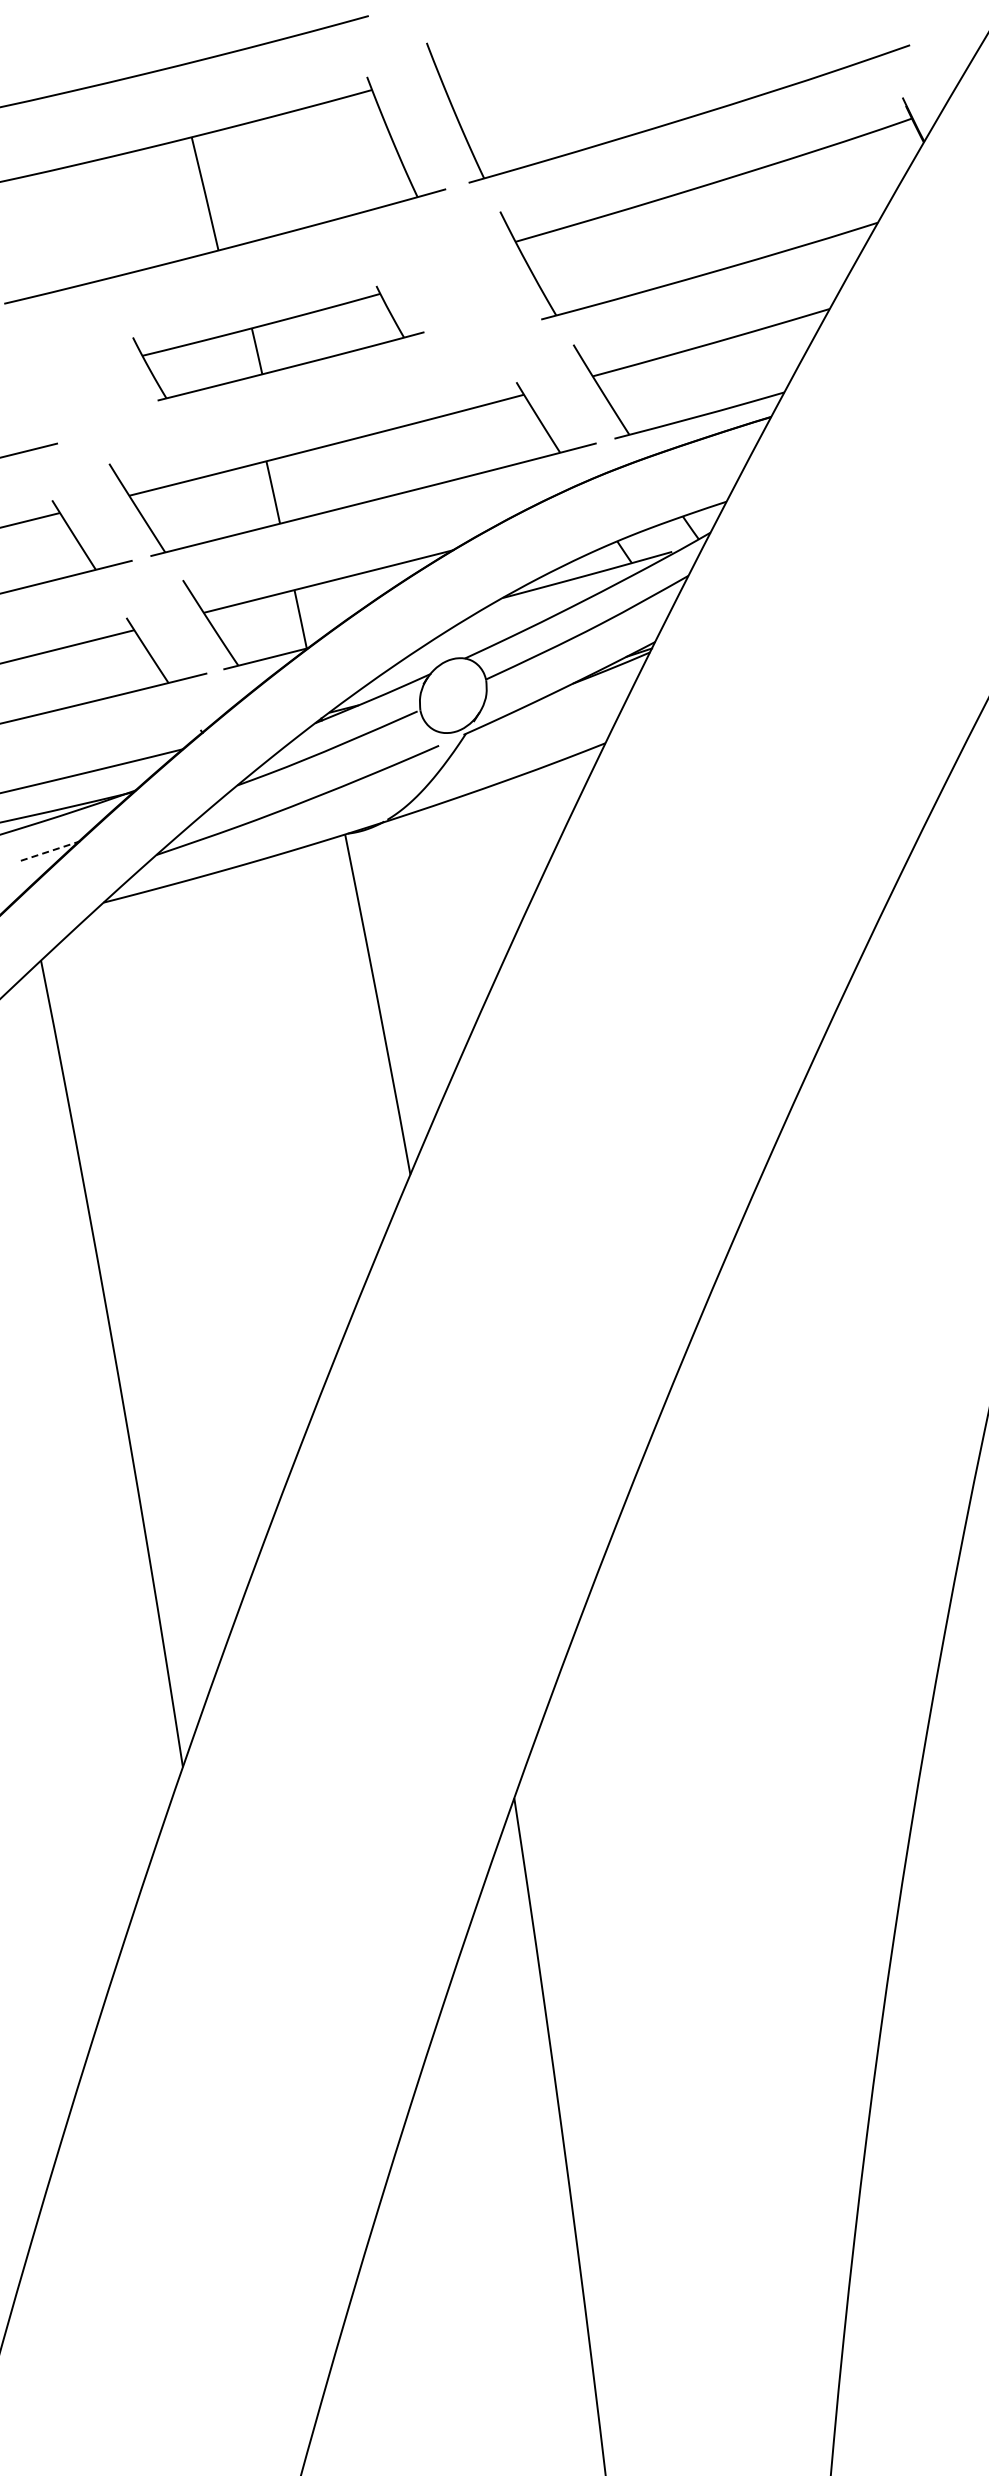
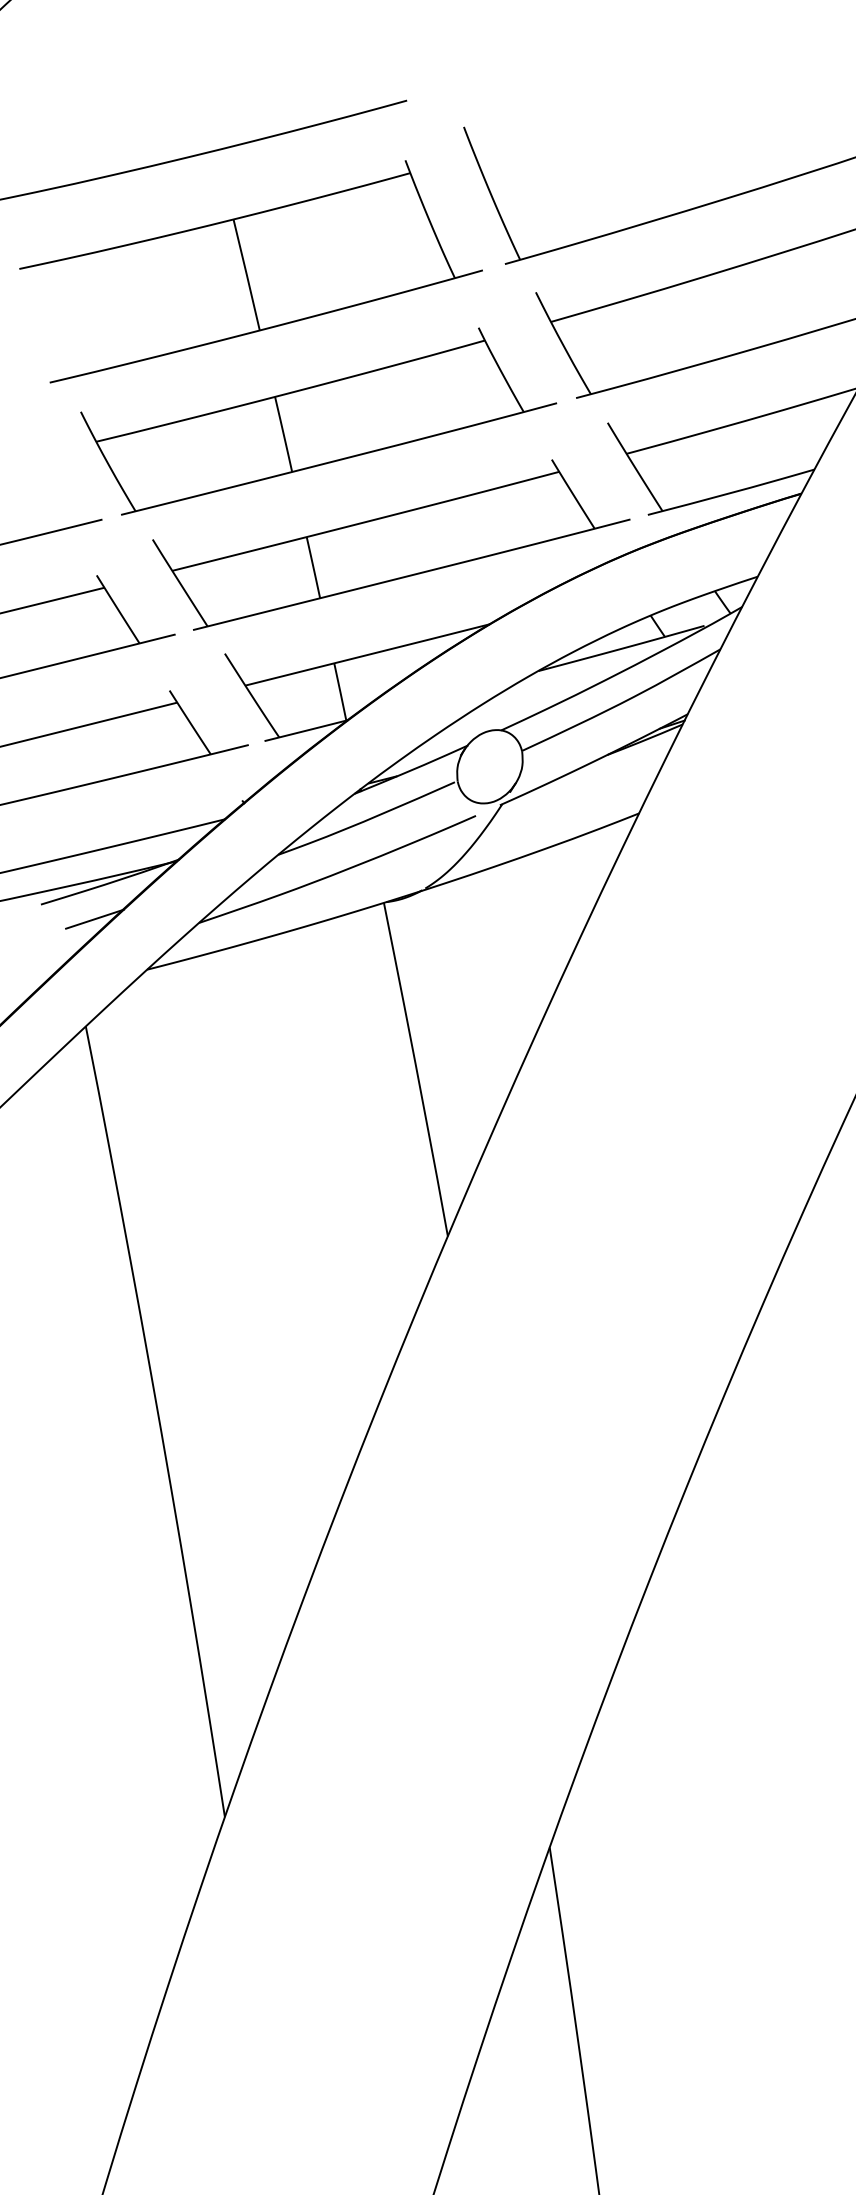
part: (278, 343) -> (318, 421), size x1.67
line: (50, 850) -> (95, 918), dashed -> solid

